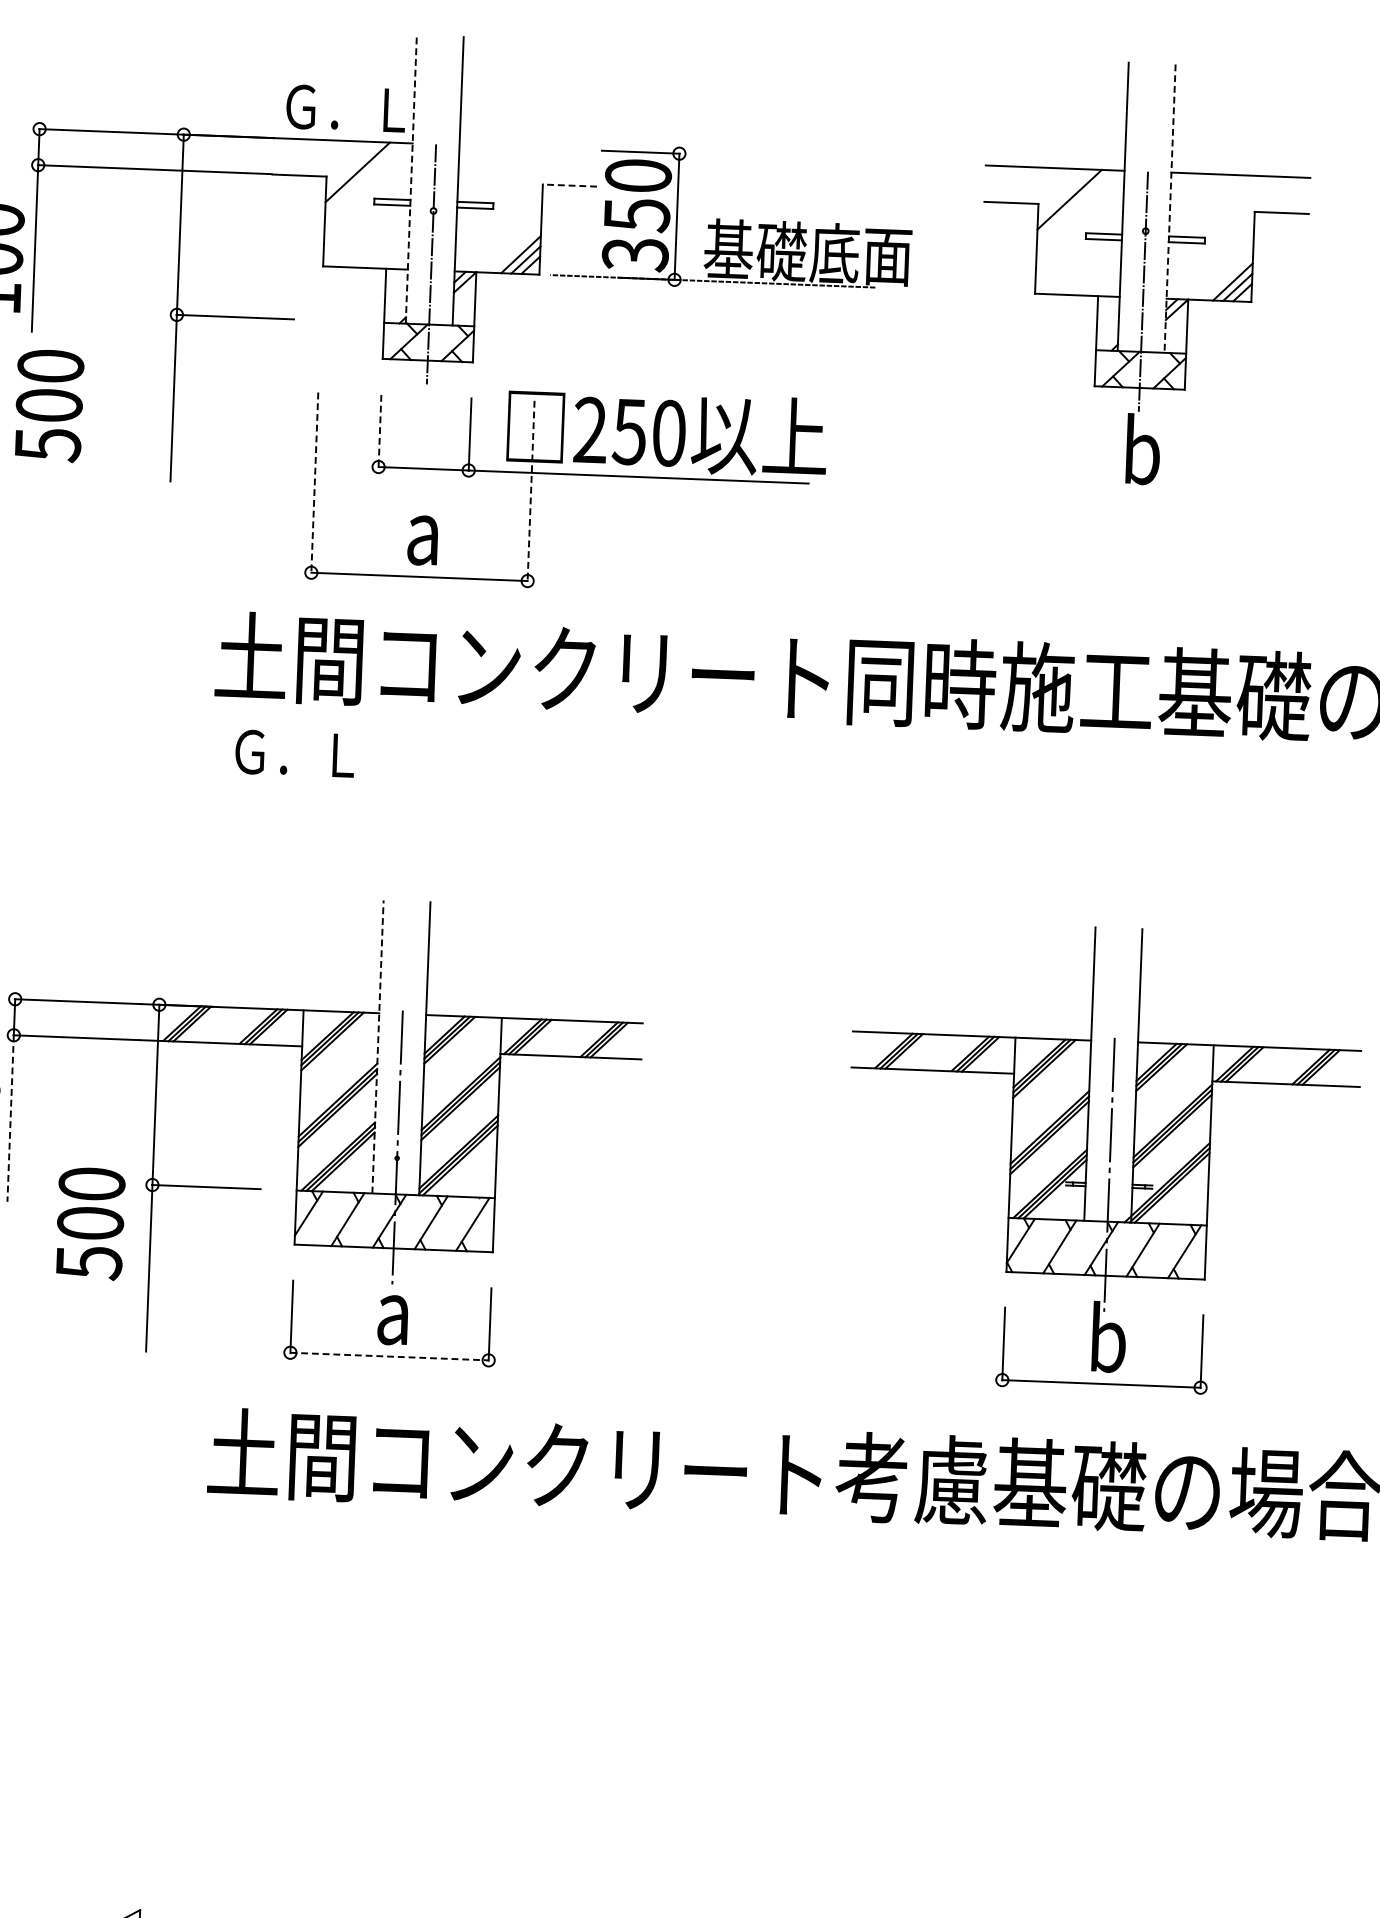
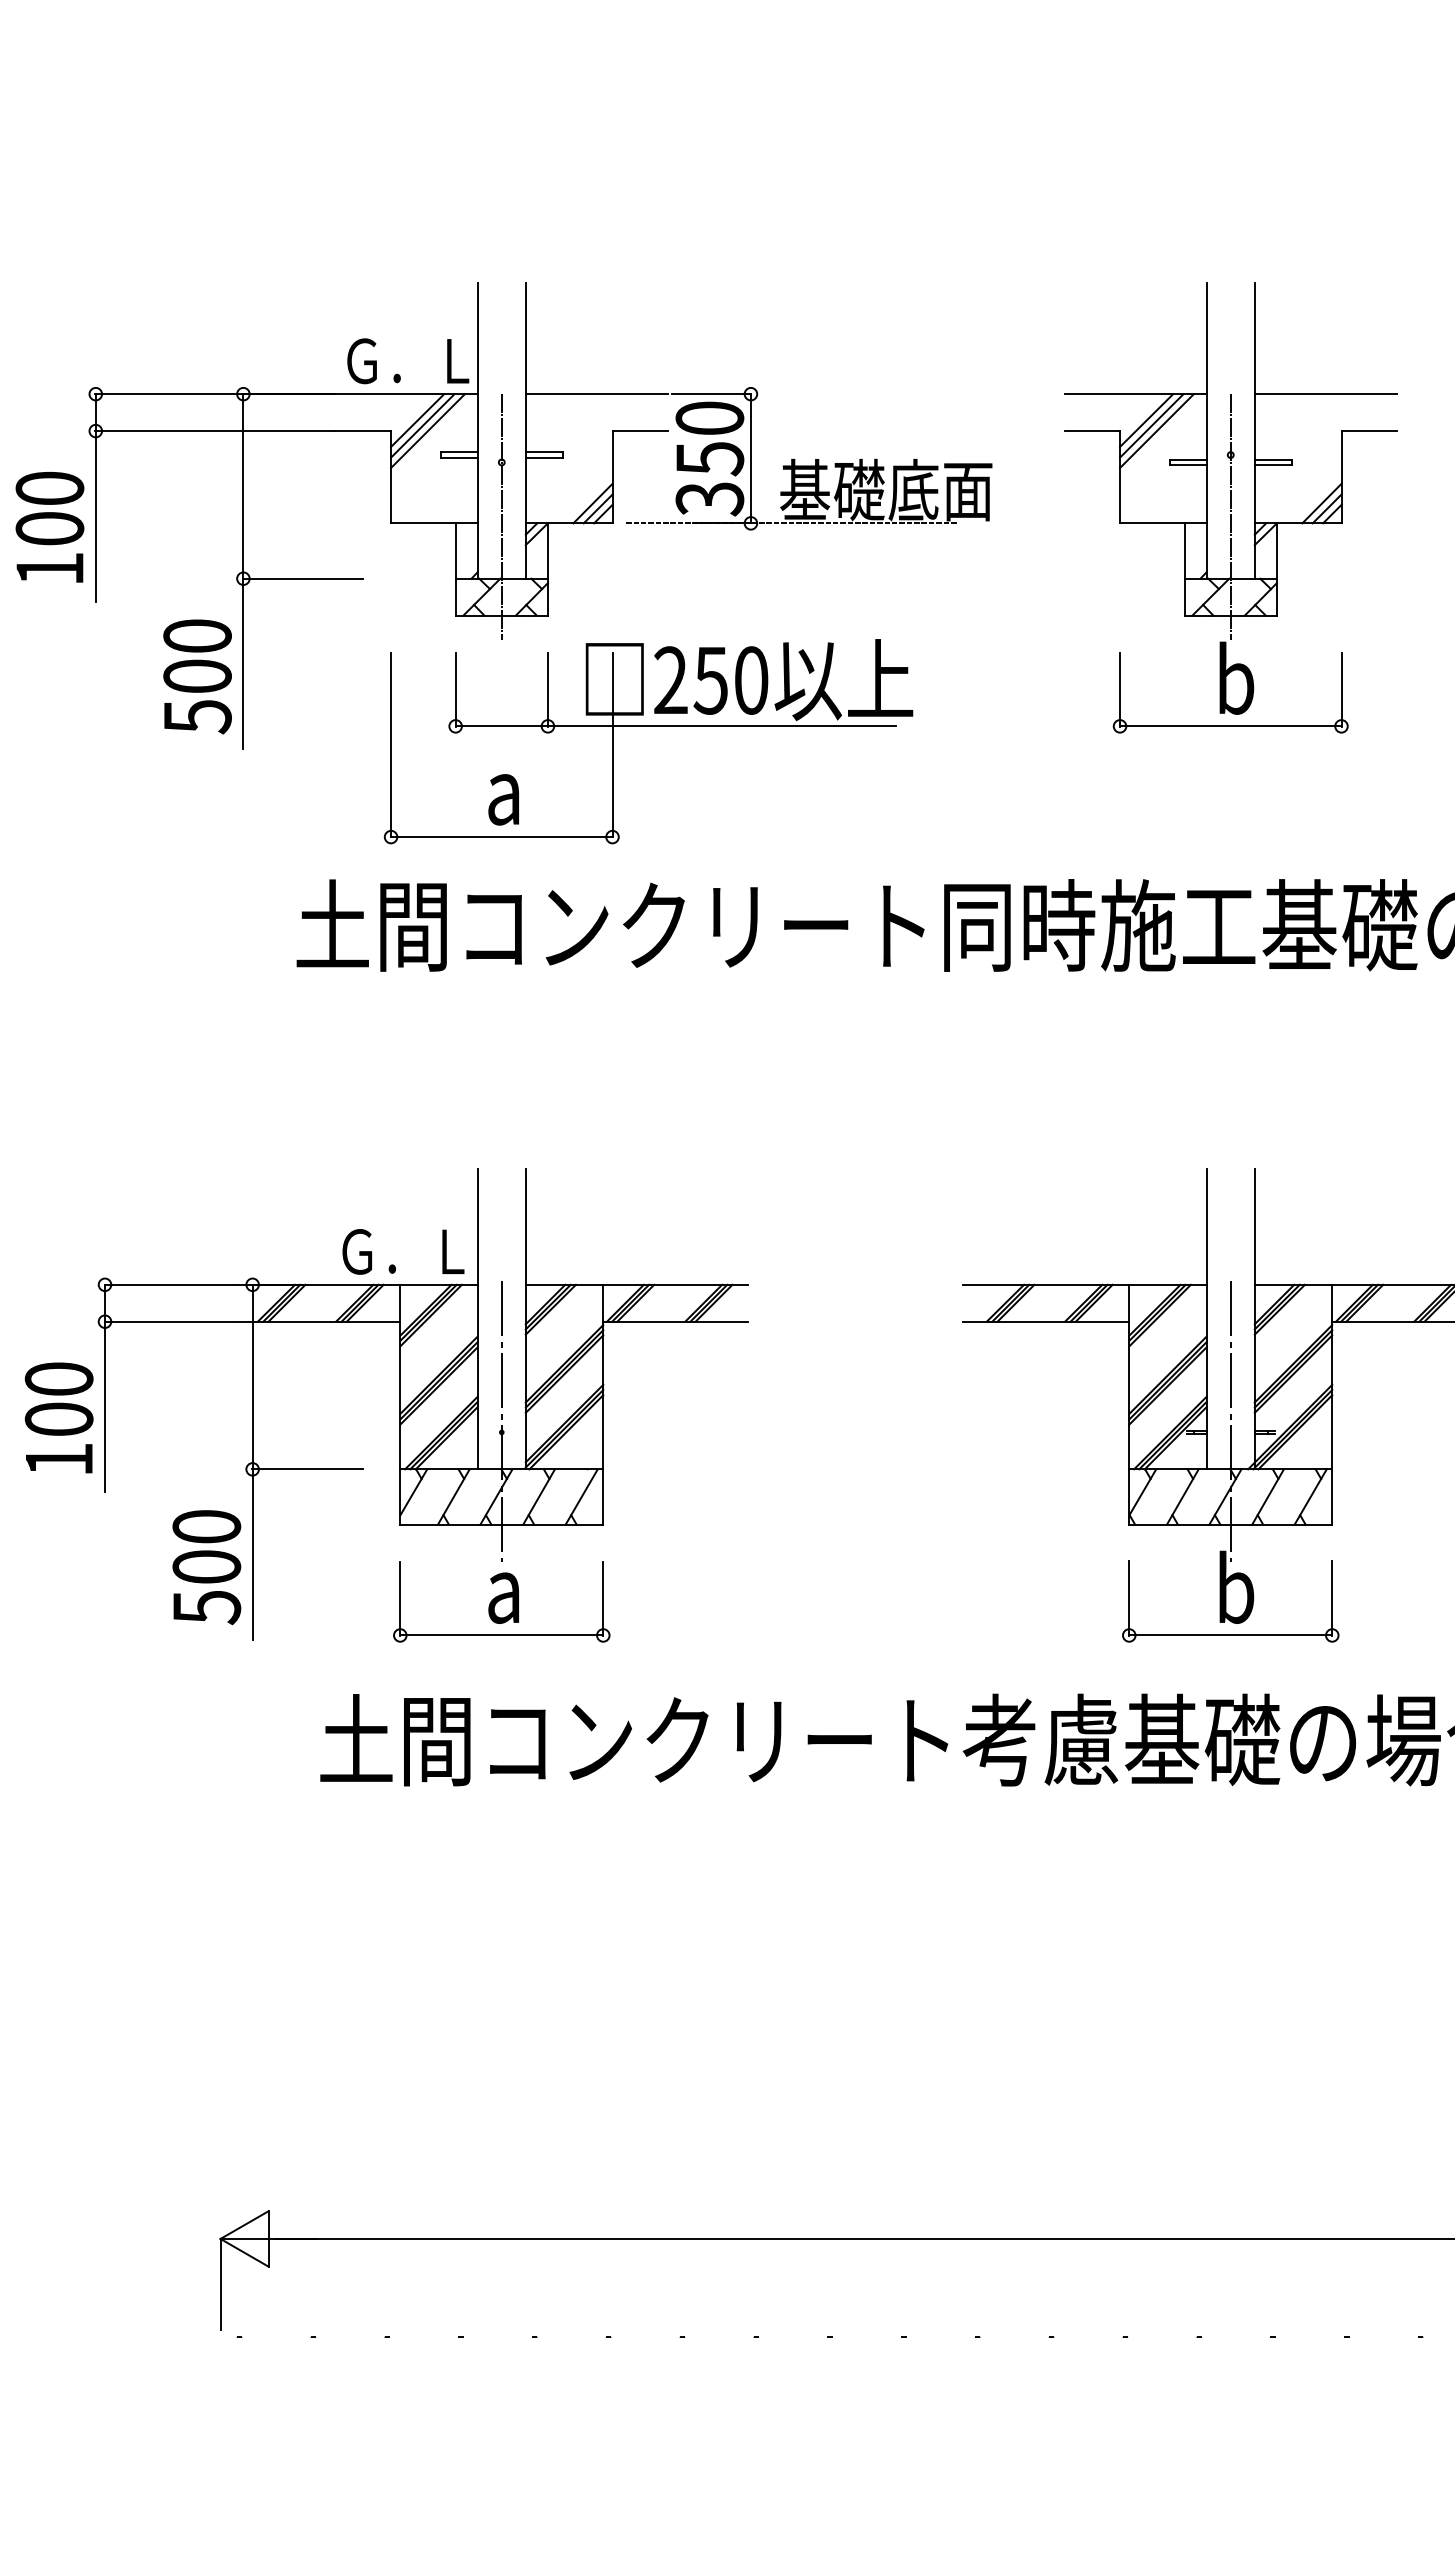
line: (528, 148) -> (596, 394), added
line: (352, 166) -> (417, 420), added
line: (362, 178) -> (427, 431), added
line: (411, 179) -> (477, 431), dashed -> solid
line: (570, 186) -> (640, 431), dashed -> solid
line: (1064, 194) -> (1146, 420), added
line: (1074, 205) -> (1156, 431), added
line: (1169, 209) -> (1254, 431), dashed -> solid
text: (49, 405) -> (197, 676), moved
line: (379, 432) -> (455, 690), dashed -> solid
line: (315, 483) -> (391, 745), dashed -> solid
line: (531, 491) -> (612, 745), dashed -> solid
part: (1135, 495) -> (1230, 725), added
text: (295, 753) -> (403, 1251), moved
line: (377, 1046) -> (477, 1318), dashed -> solid
line: (11, 1119) -> (105, 1407), dashed -> solid
text: (90, 1223) -> (206, 1567), moved
line: (389, 1356) -> (501, 1635), dashed -> solid

